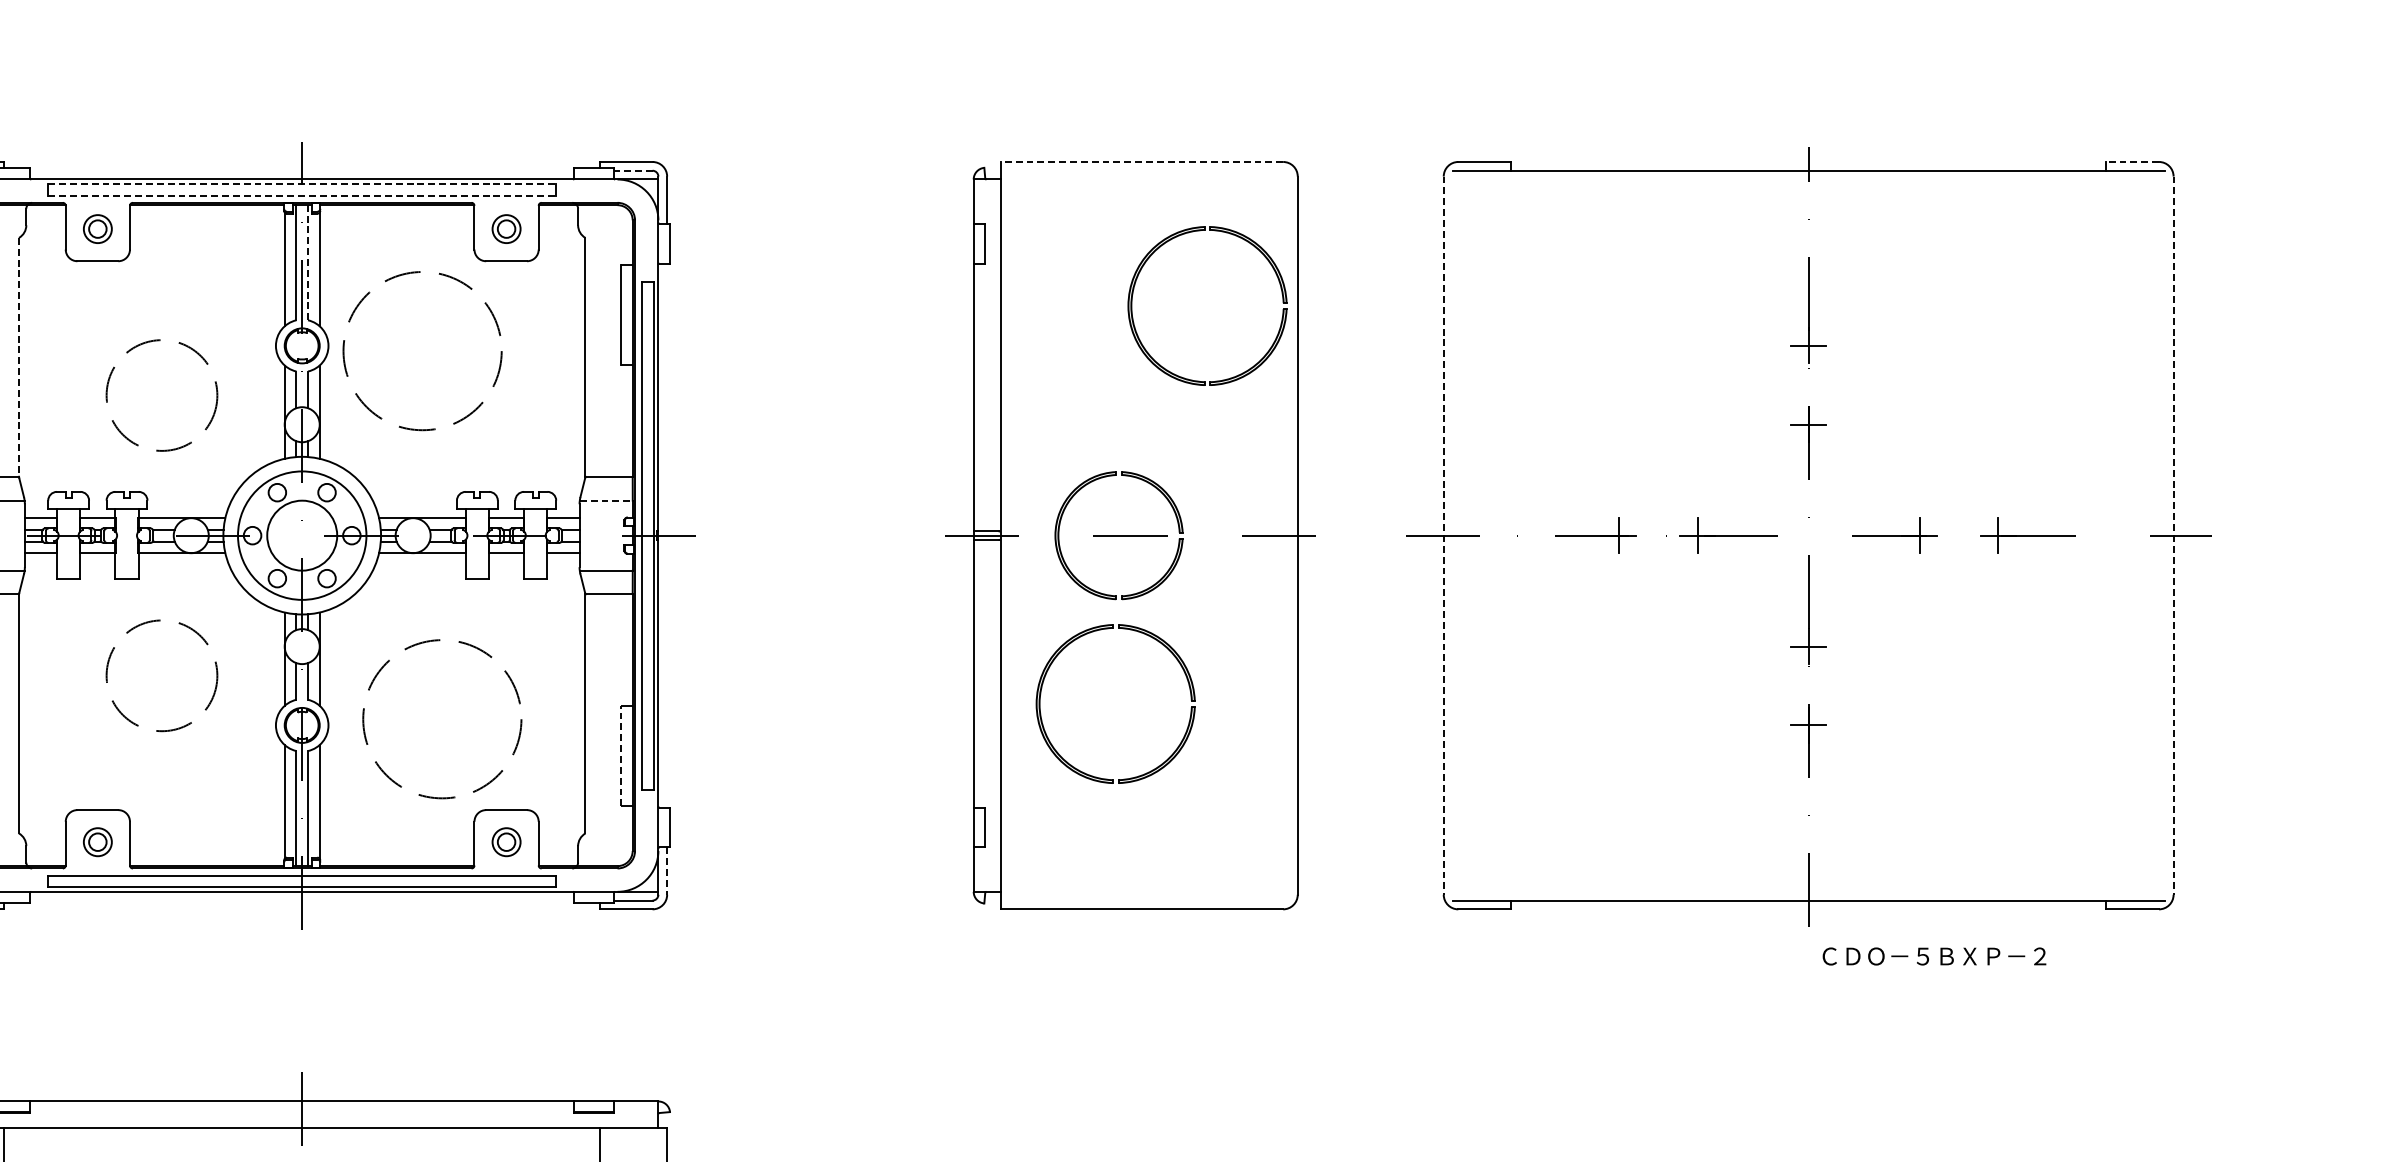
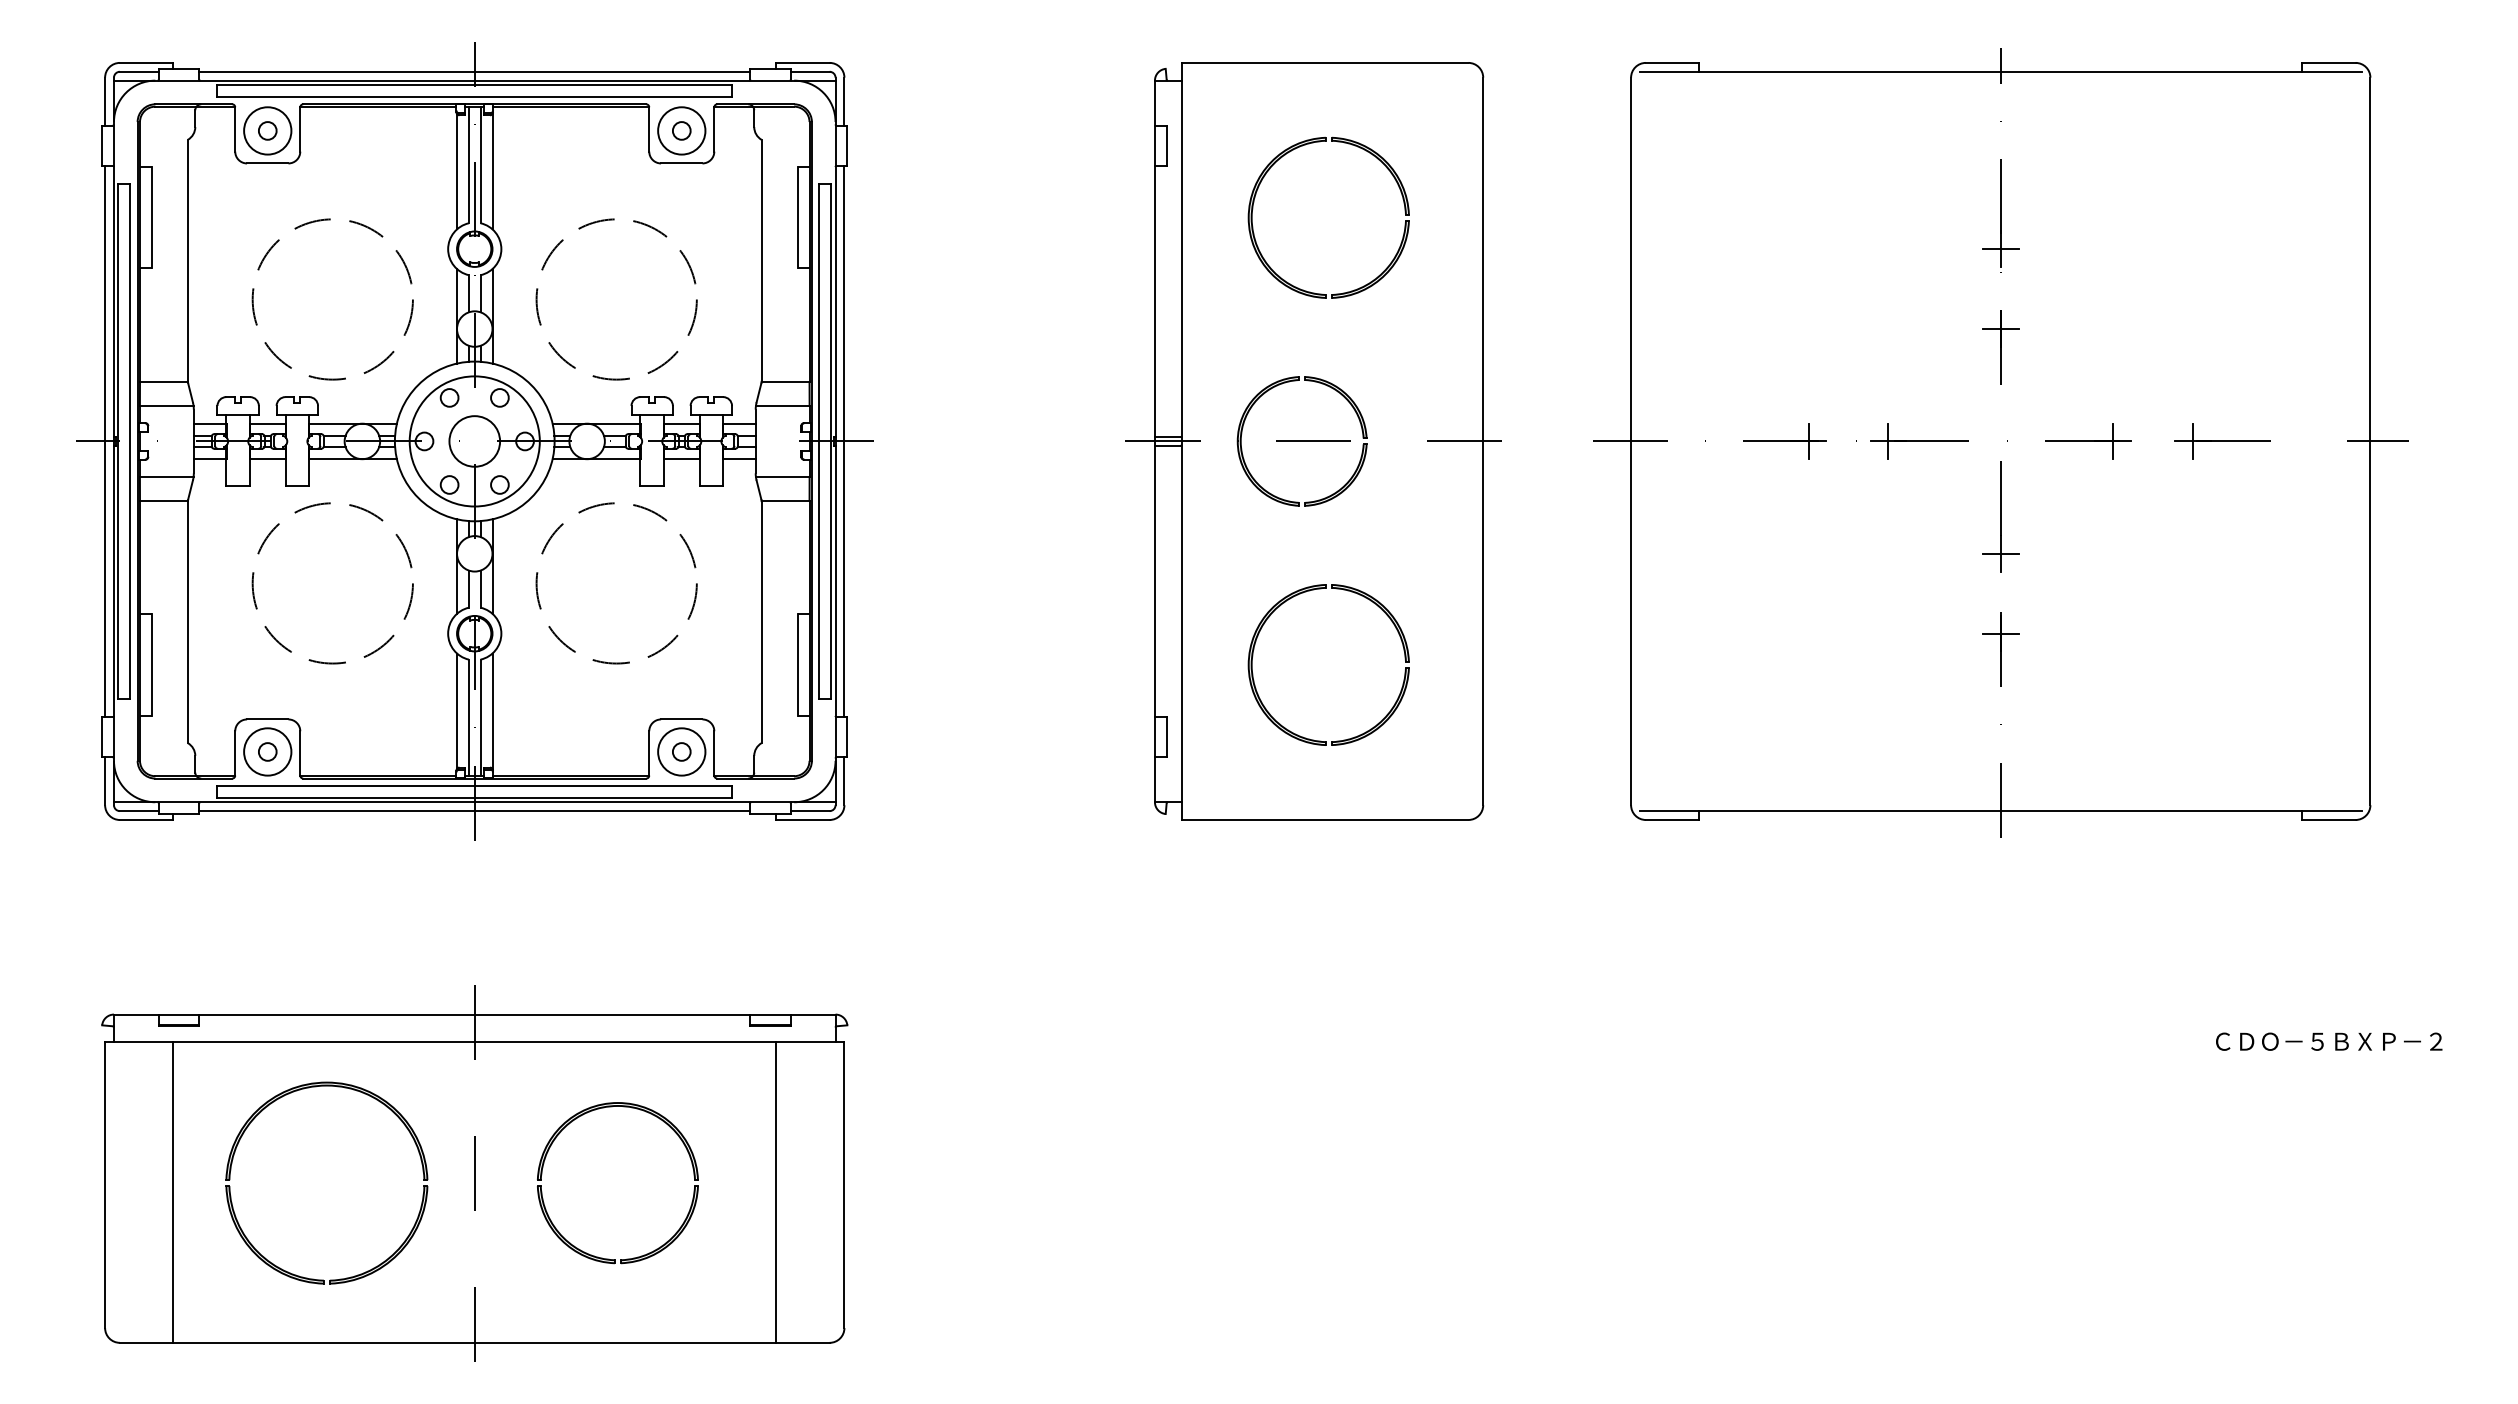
line: (1141, 161) -> (1324, 62), dashed -> solid
line: (2133, 161) -> (2329, 62), dashed -> solid
line: (301, 170) -> (474, 71), added
line: (633, 170) -> (810, 71), dashed -> solid
line: (302, 184) -> (475, 85), dashed -> solid
line: (302, 195) -> (475, 96), dashed -> solid
circle: (97, 228) -> (267, 130), size x1.67
circle: (506, 228) -> (681, 130), size x1.67
line: (307, 262) -> (480, 164), dashed -> solid
part: (1138, 278) -> (1258, 189), moved
circle: (422, 351) -> (616, 299), moved
line: (18, 357) -> (187, 260), dashed -> solid
circle: (161, 395) -> (332, 299), size x1.43
line: (606, 500) -> (782, 405), dashed -> solid
circle: (301, 535) -> (474, 441), size x0.71
line: (667, 535) -> (844, 441), added
line: (1444, 535) -> (1631, 441), dashed -> solid
line: (2173, 535) -> (2370, 441), dashed -> solid
part: (1071, 643) -> (1284, 603), moved
circle: (161, 675) -> (332, 583), size x1.43
circle: (442, 719) -> (616, 583), moved
line: (620, 756) -> (797, 665), dashed -> solid
circle: (97, 841) -> (267, 751), size x1.67
circle: (506, 841) -> (681, 751), size x1.67
line: (667, 871) -> (844, 781), dashed -> solid
line: (301, 900) -> (474, 811), added
text: (1934, 956) -> (2329, 1041), moved

